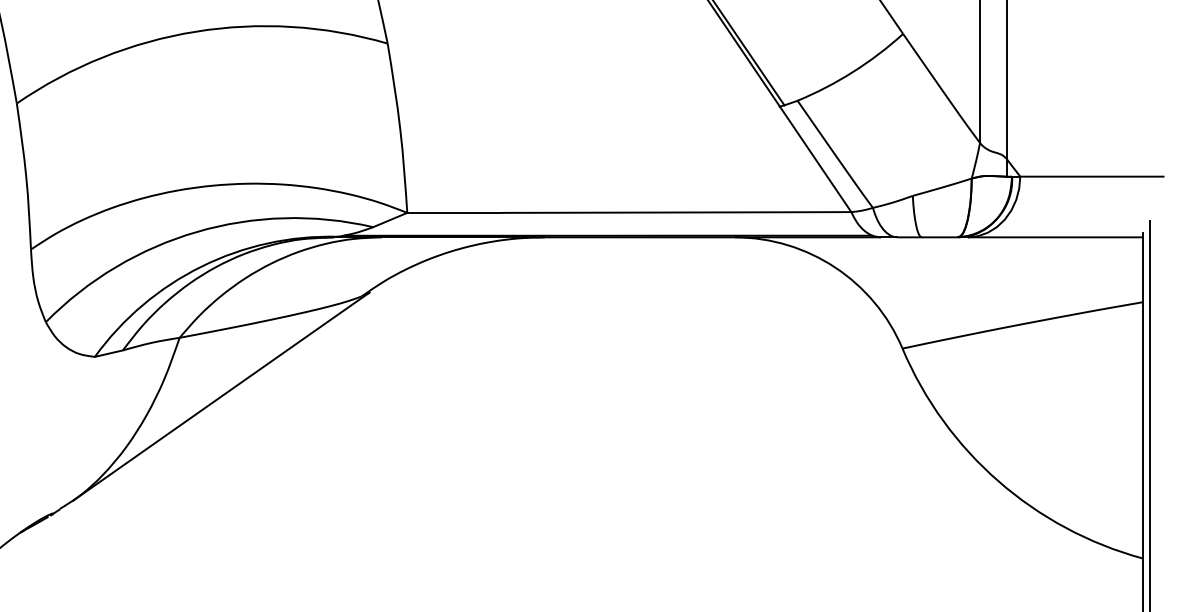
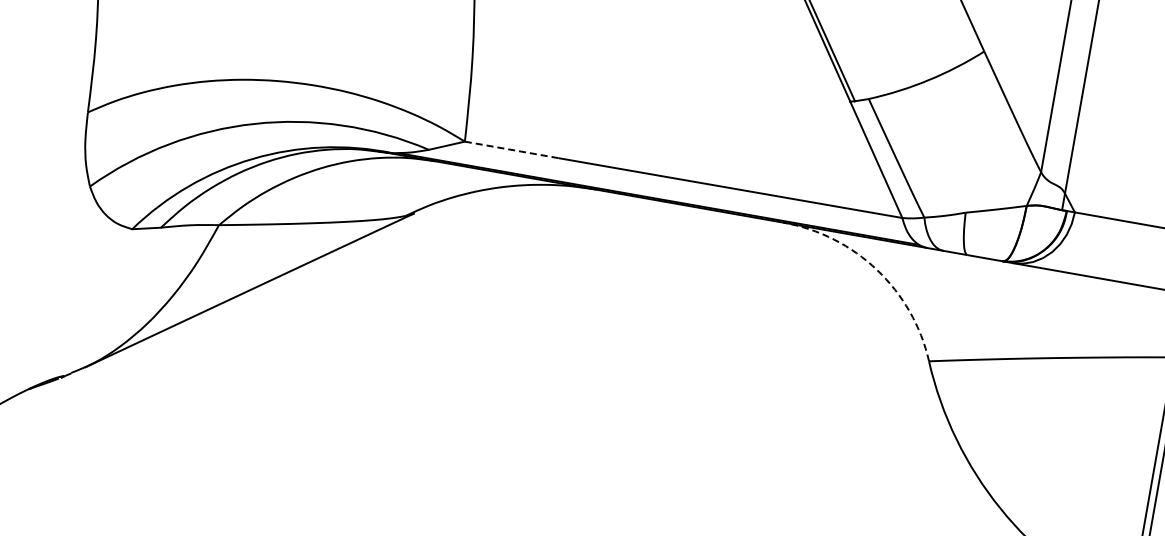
line: (454, 212) -> (511, 149), solid -> dashed
arc: (835, 267) -> (877, 269), solid -> dashed

